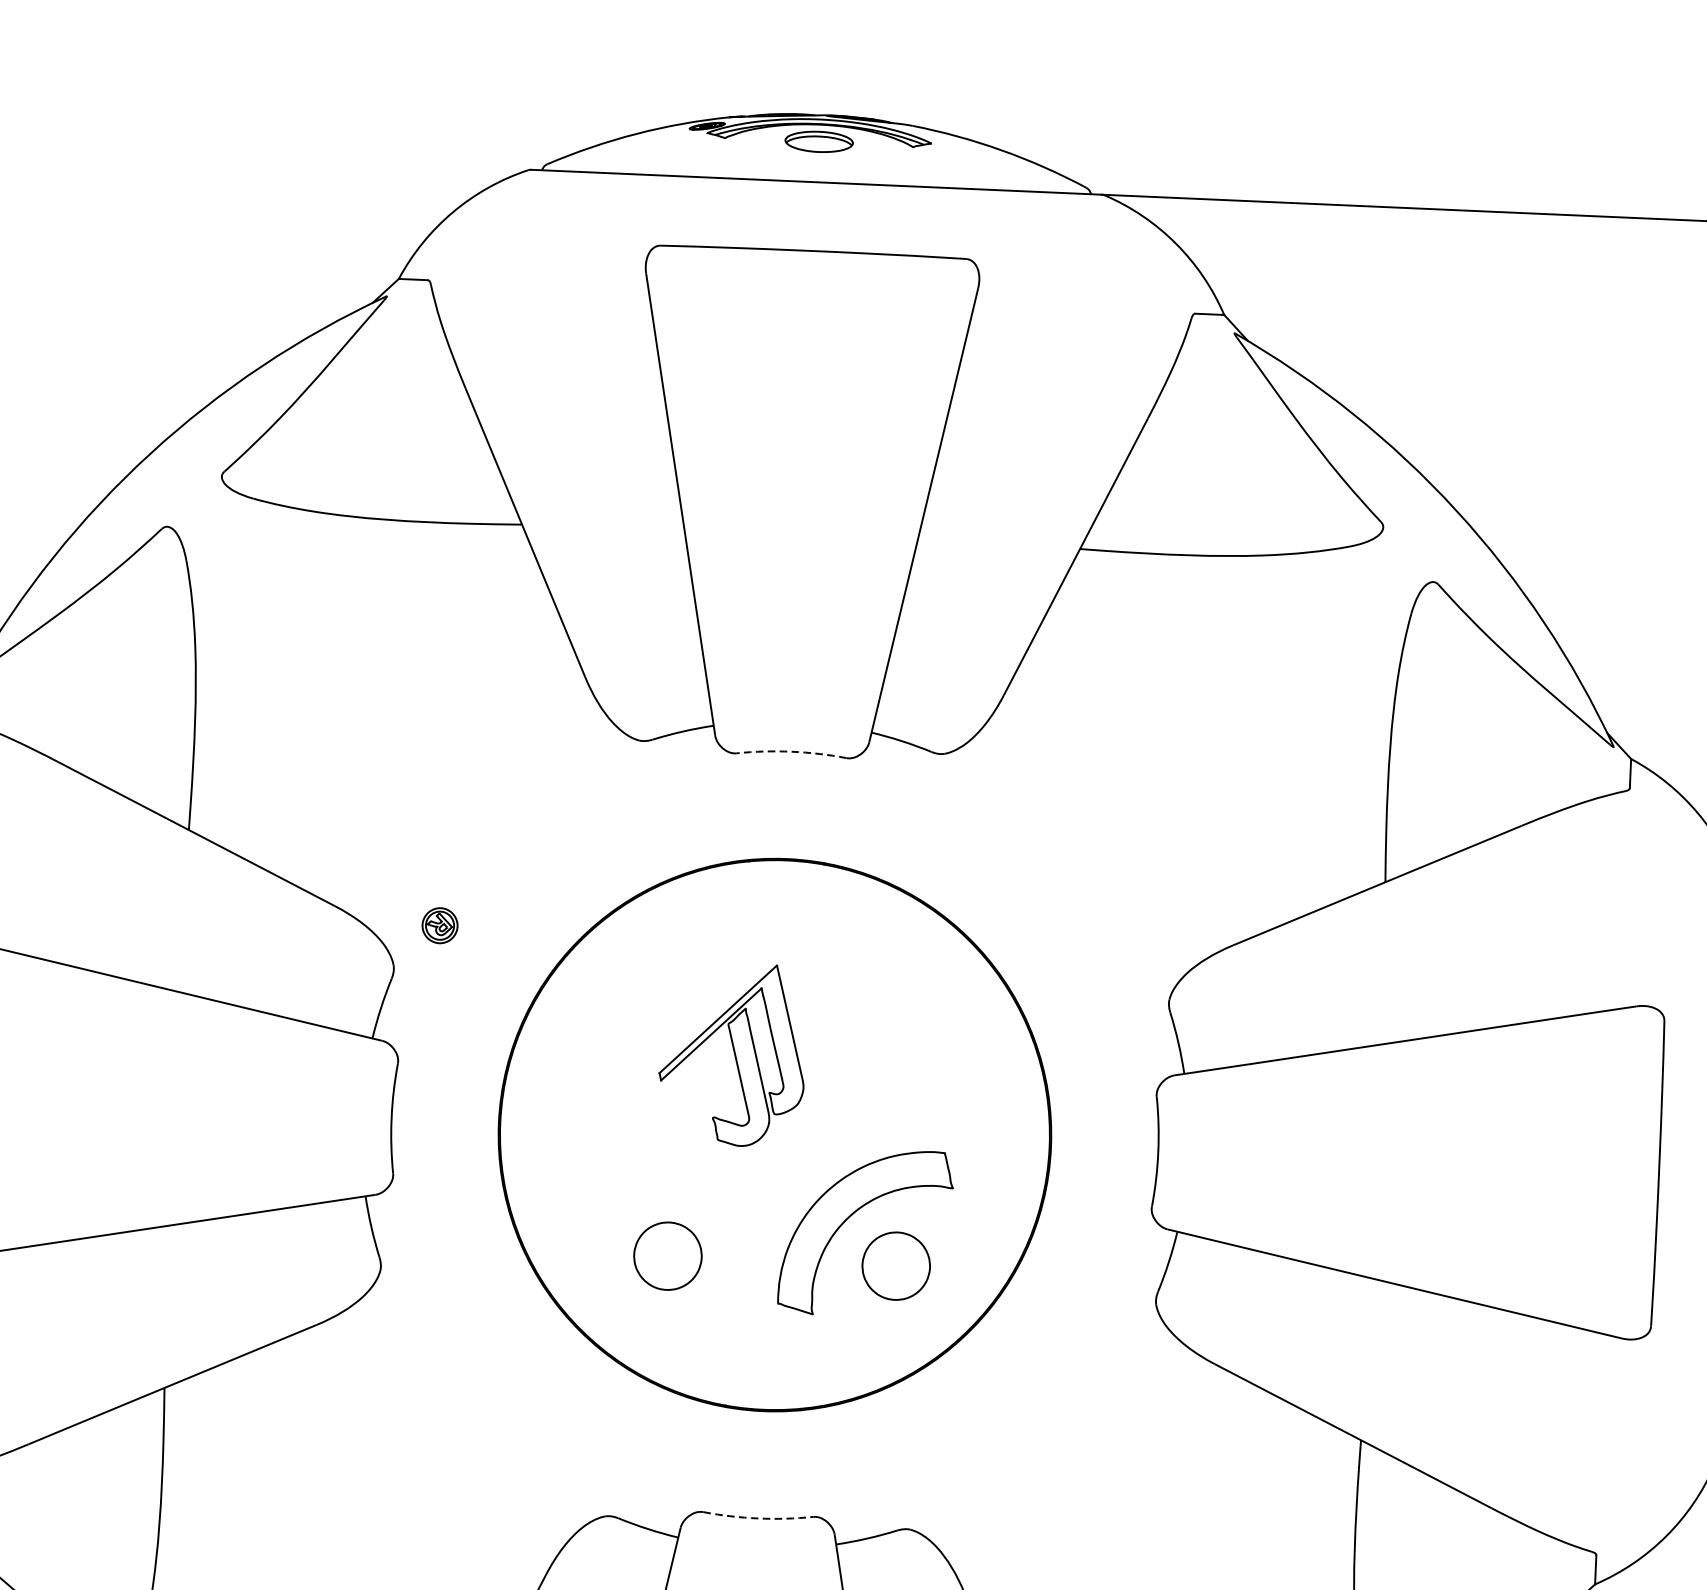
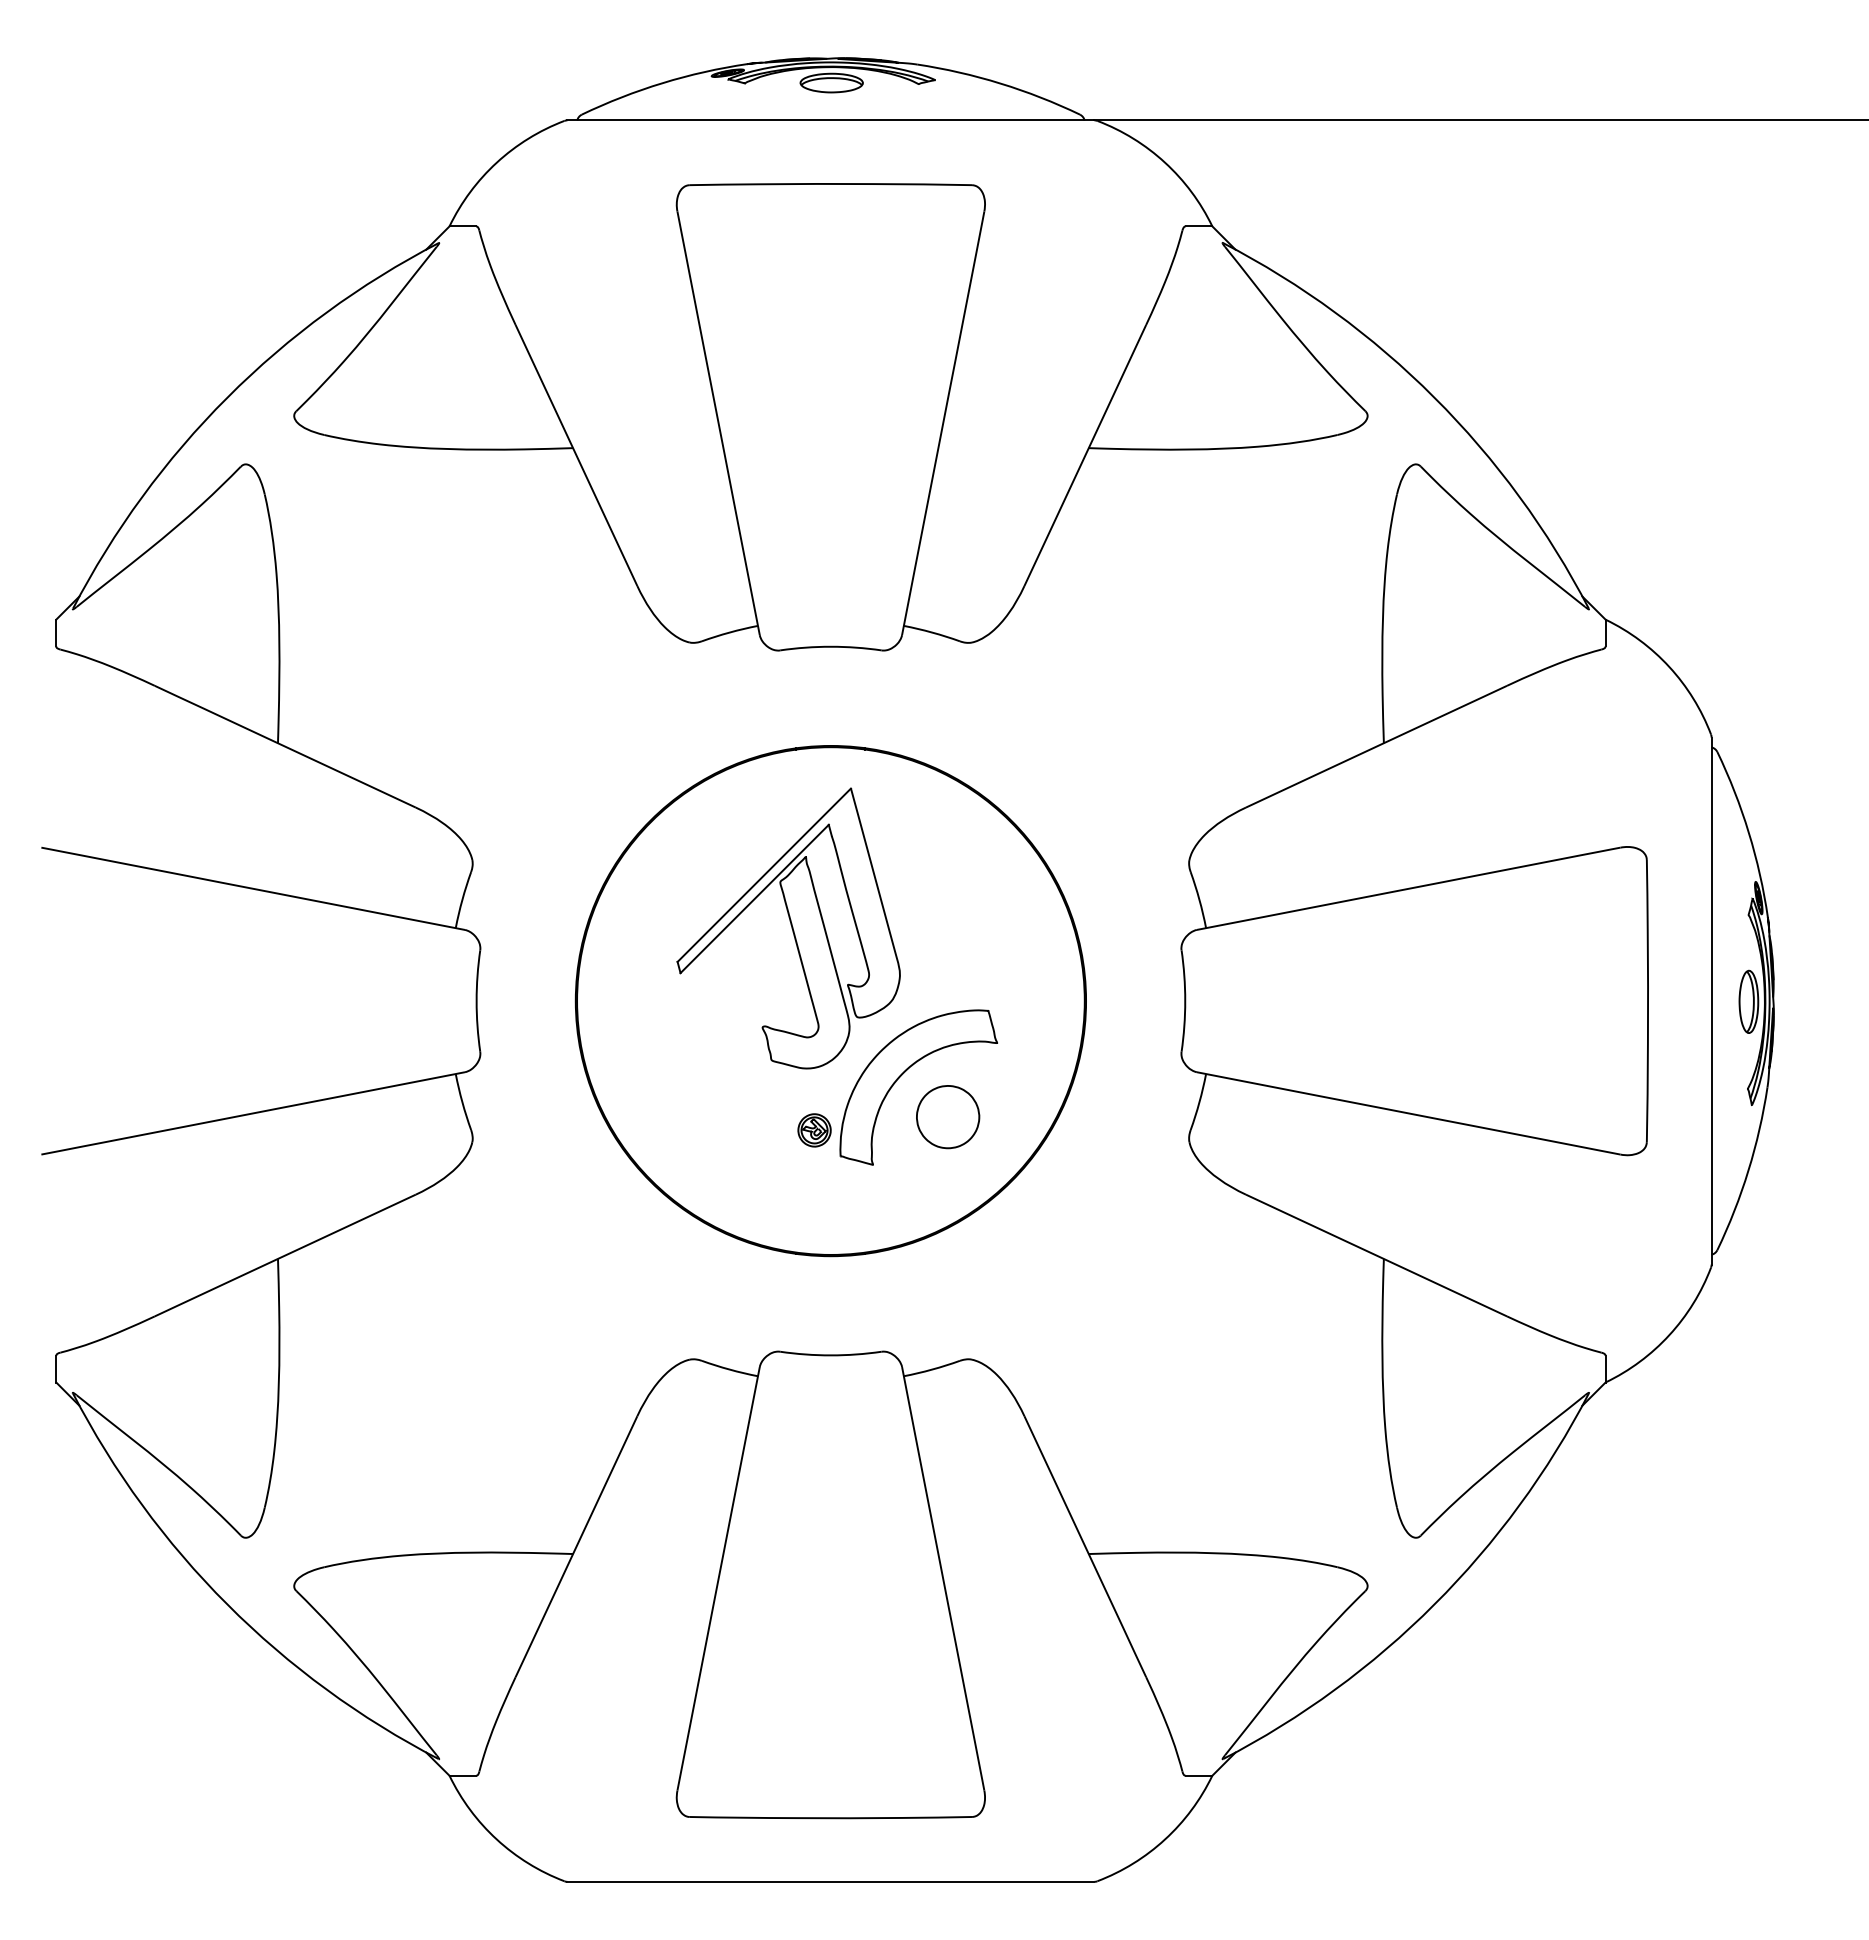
arc: (791, 751) -> (830, 646), dashed -> solid
part: (439, 925) -> (814, 1130), moved
part: (732, 1054) -> (788, 928), size x1.67
part: (668, 1256) -> (737, 1117), removed
arc: (757, 1518) -> (830, 1355), dashed -> solid

